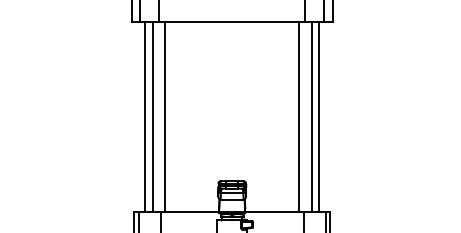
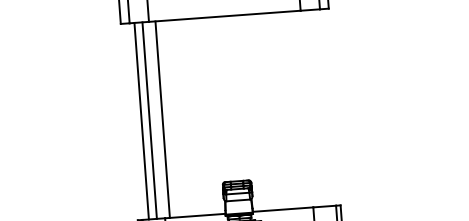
line: (299, 116) -> (301, 109), removed
line: (311, 116) -> (314, 108), removed
line: (319, 116) -> (322, 107), removed

